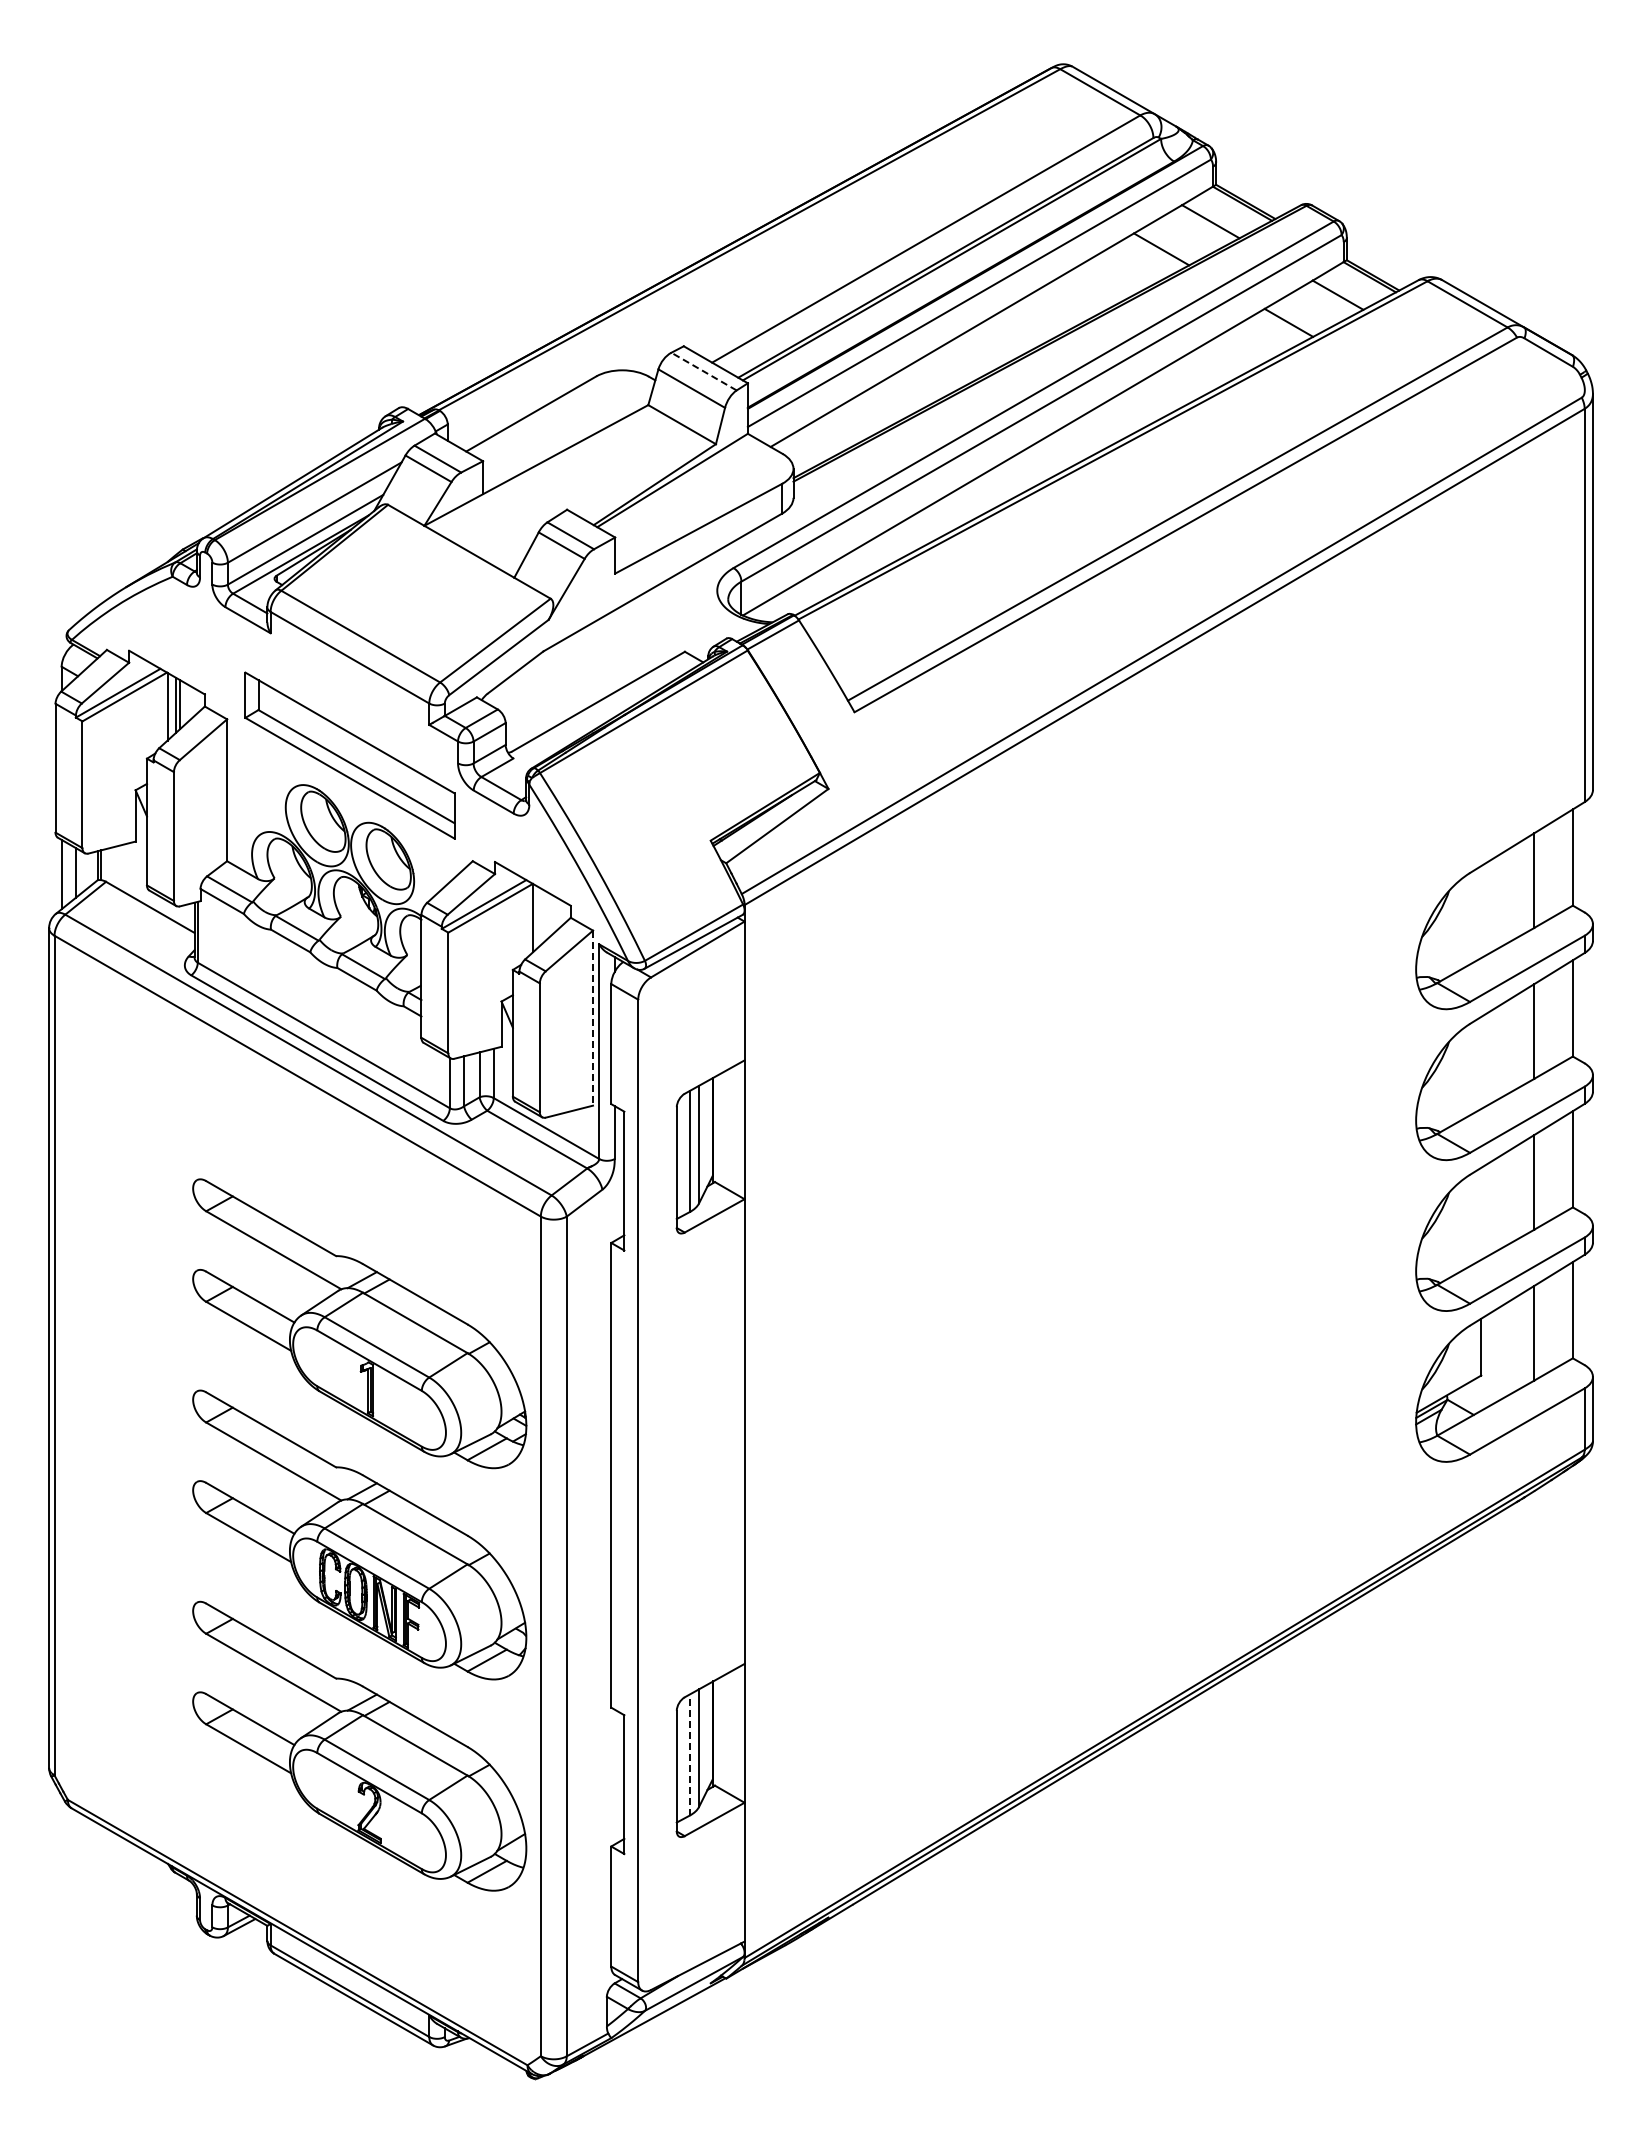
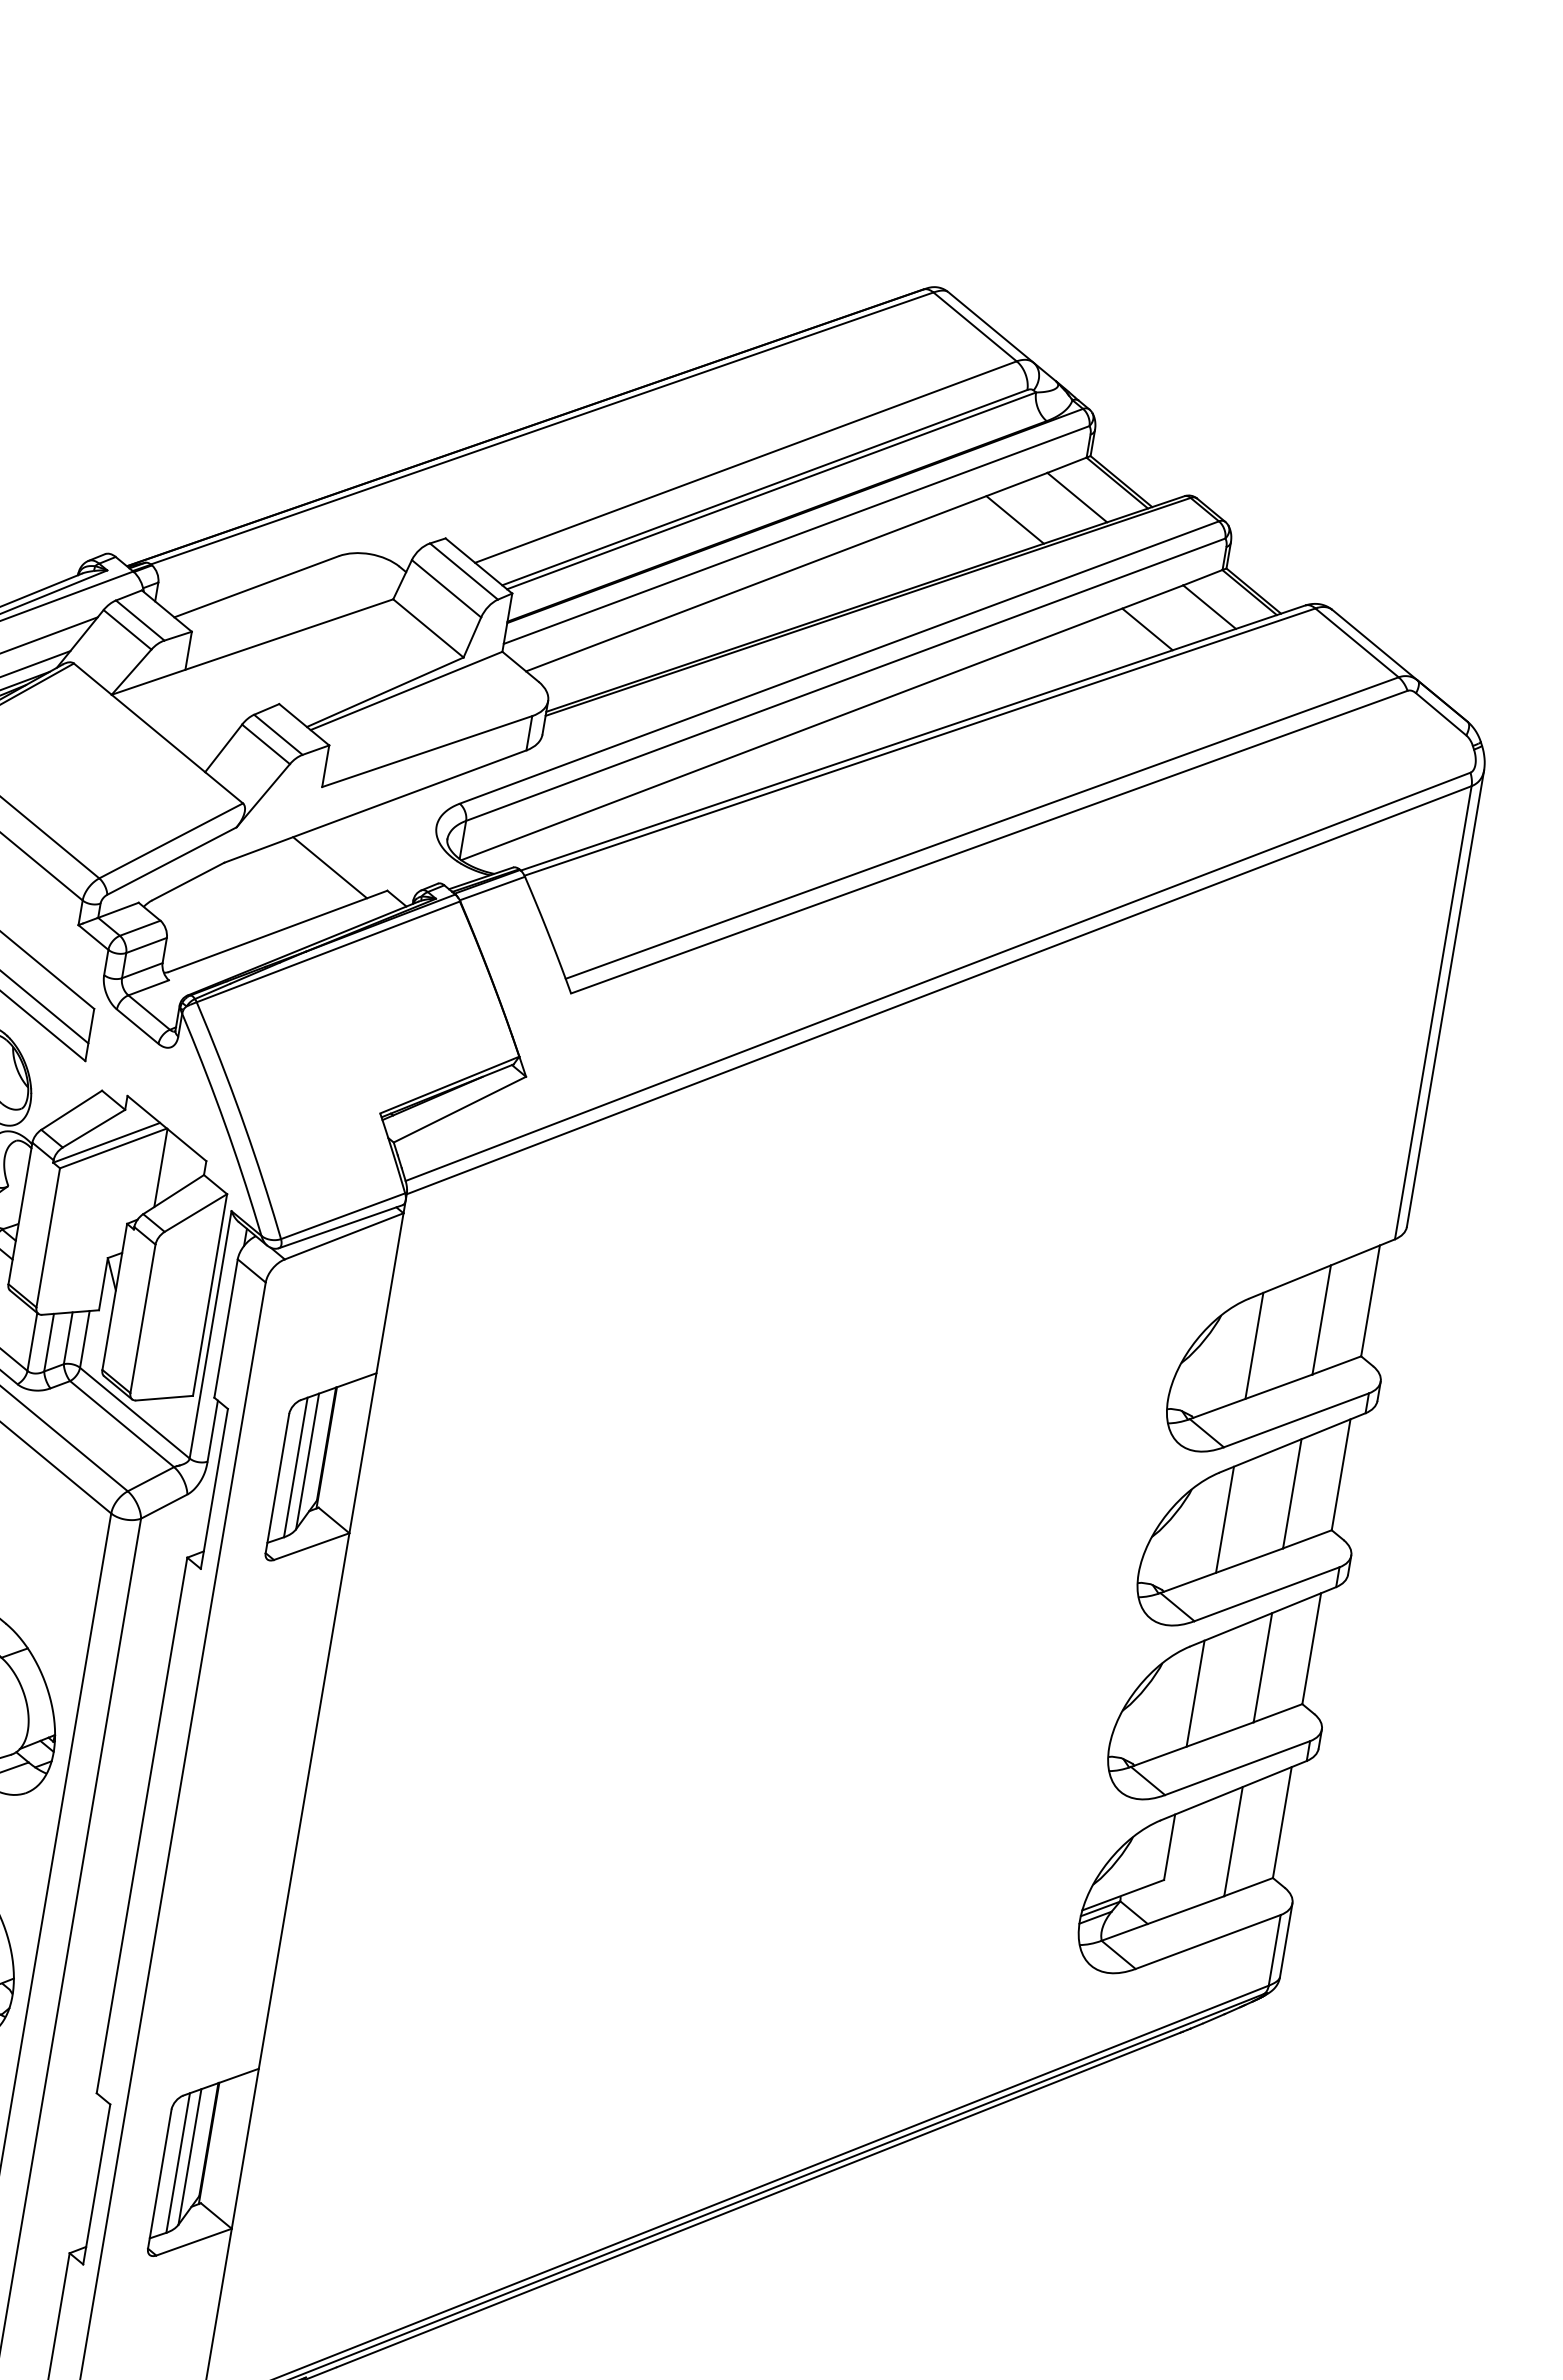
line: (704, 371) -> (464, 571), dashed -> solid
line: (632, 640) -> (329, 867), added
line: (1481, 912) -> (1254, 1346), added
line: (593, 1018) -> (210, 1295), dashed -> solid
line: (1481, 1062) -> (1225, 1519), added
line: (1481, 1213) -> (1195, 1693), added
line: (689, 1754) -> (177, 2162), dashed -> solid

